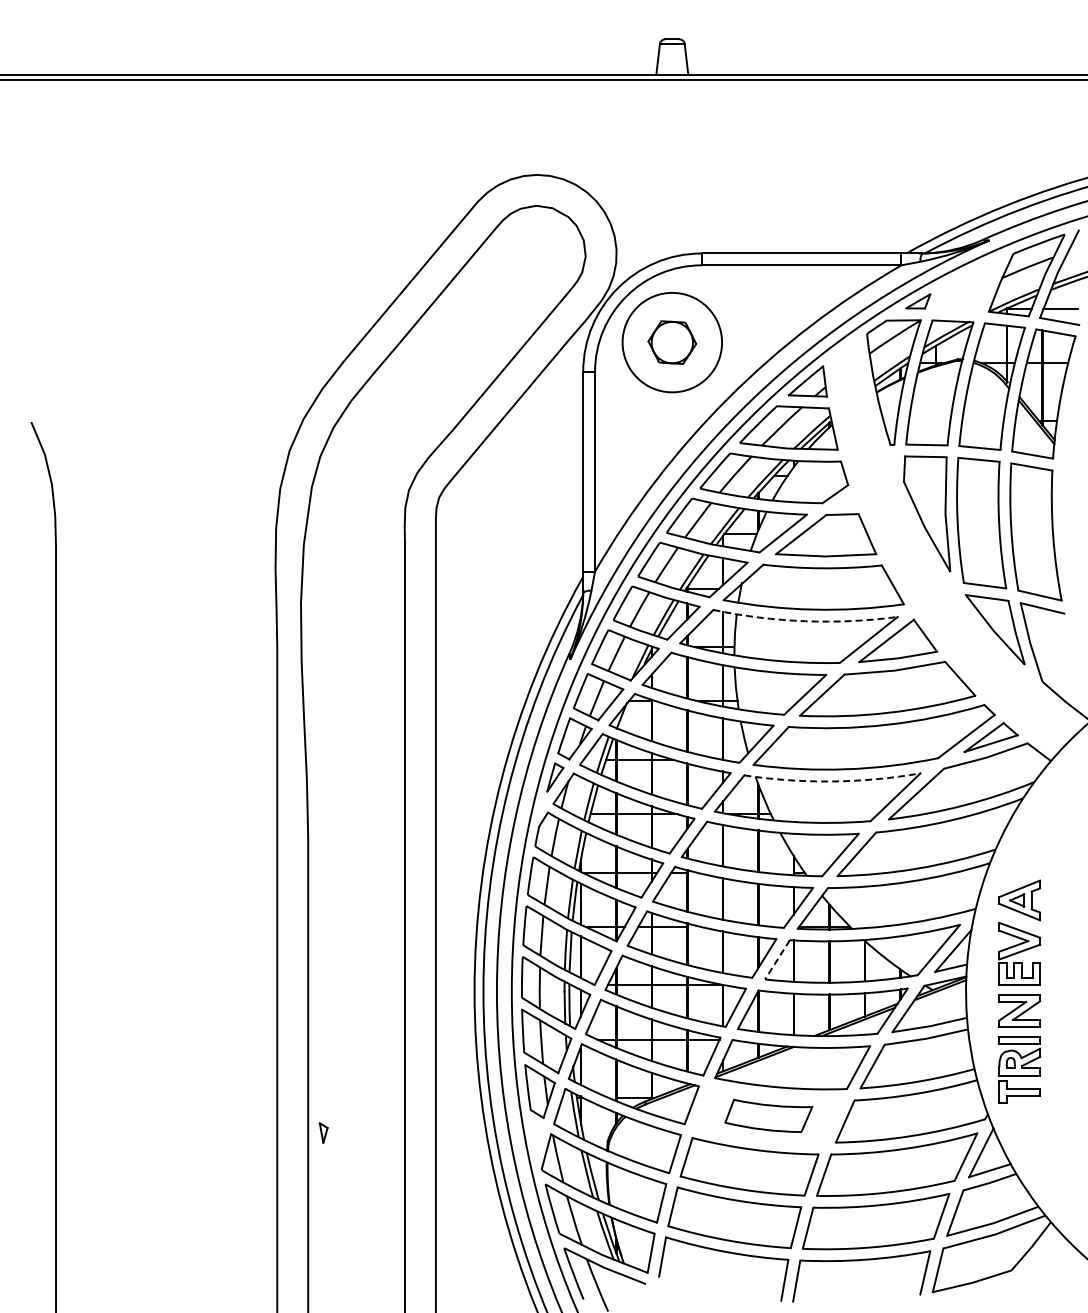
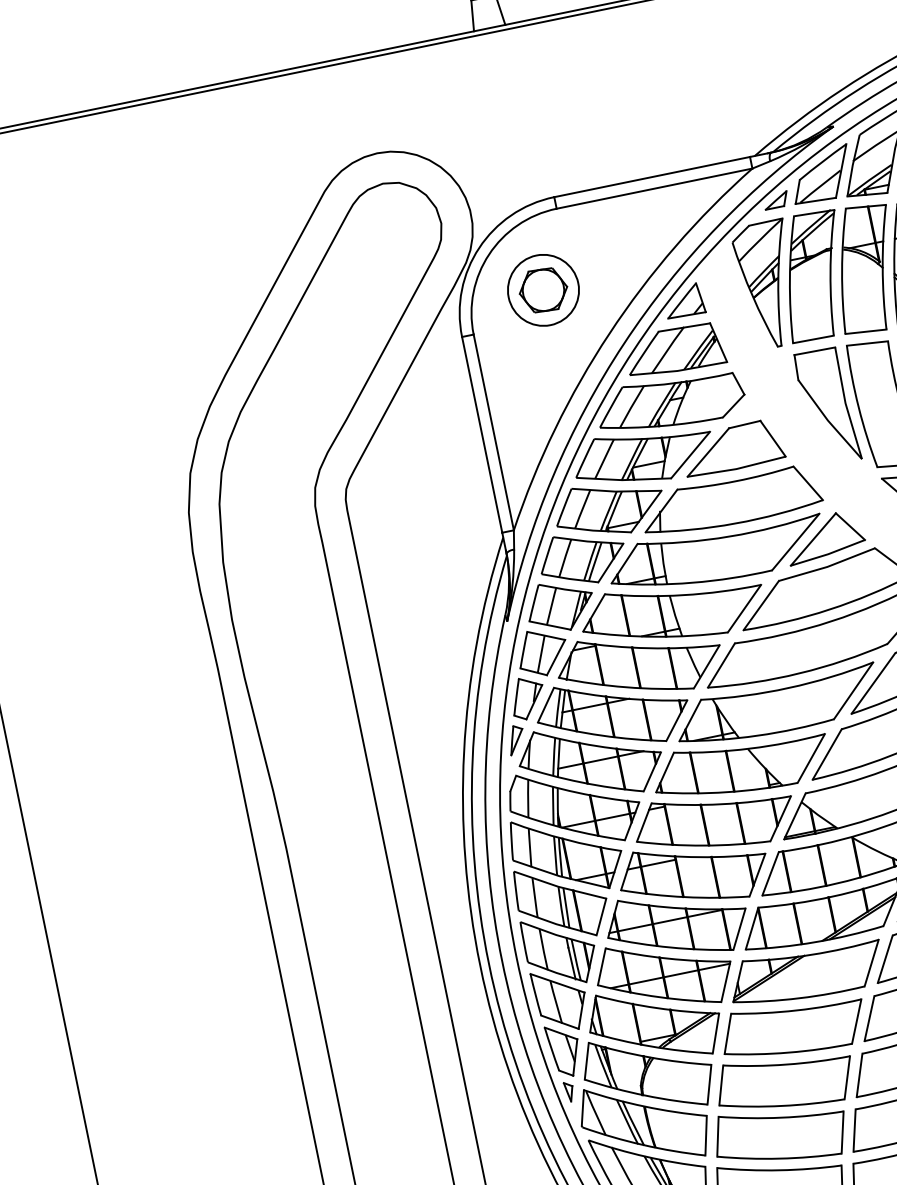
part: (967, 285) -> (821, 175), added
circle: (671, 342) -> (542, 290), size x0.71
arc: (805, 621) -> (730, 536), dashed -> solid
arc: (832, 781) -> (788, 688), dashed -> solid
line: (777, 960) -> (770, 874), dashed -> solid
part: (768, 1115) -> (793, 1028), size x1.67
part: (323, 1132) -> (569, 1091), moved

